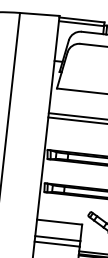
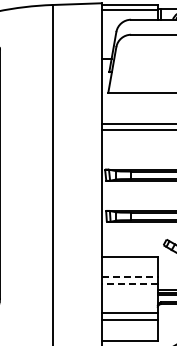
line: (58, 238) -> (130, 277), solid -> dashed
line: (57, 244) -> (129, 284), solid -> dashed

